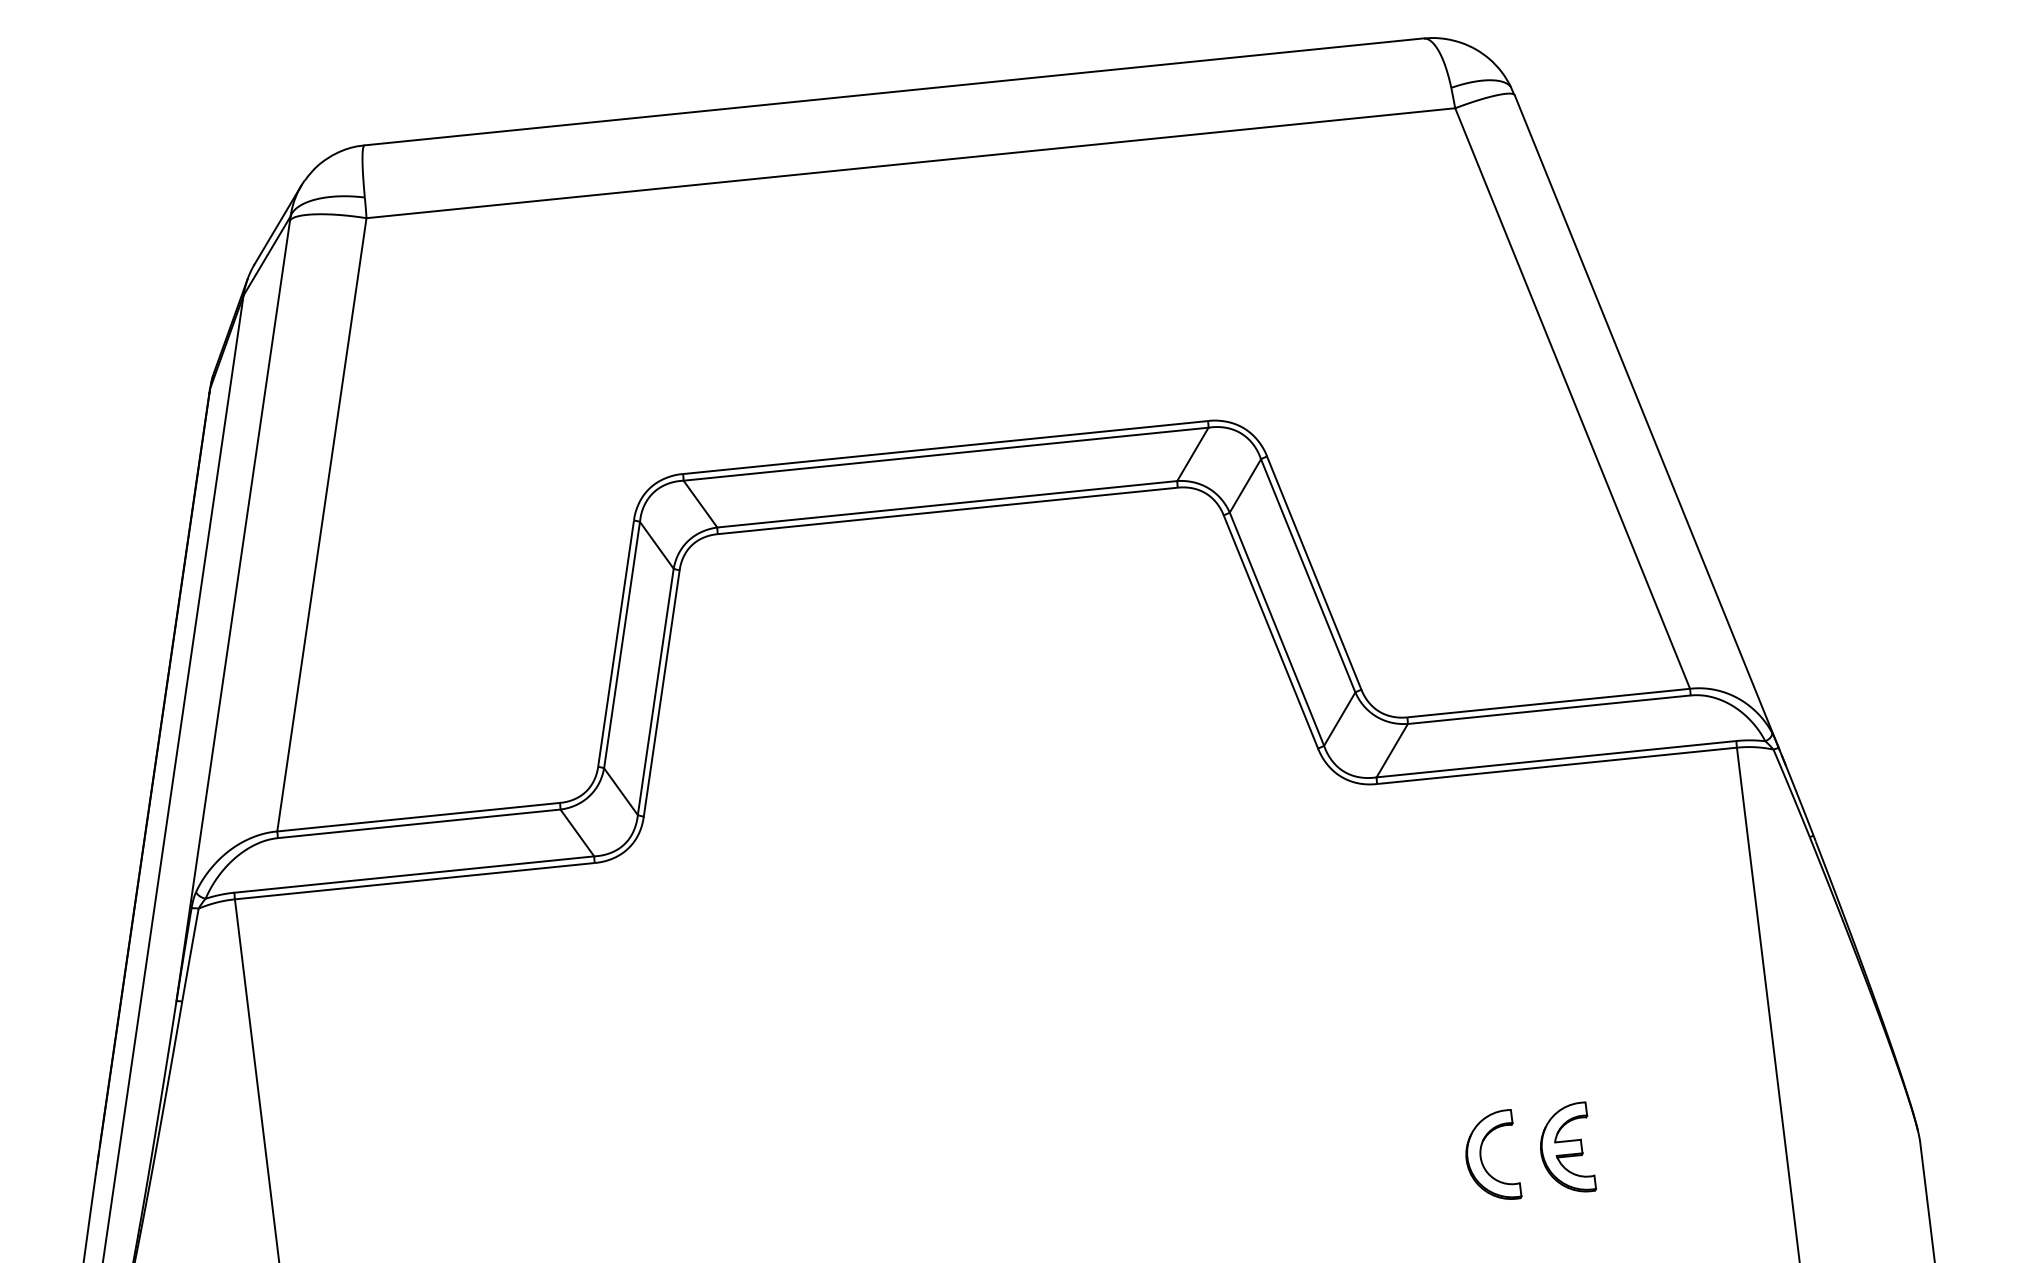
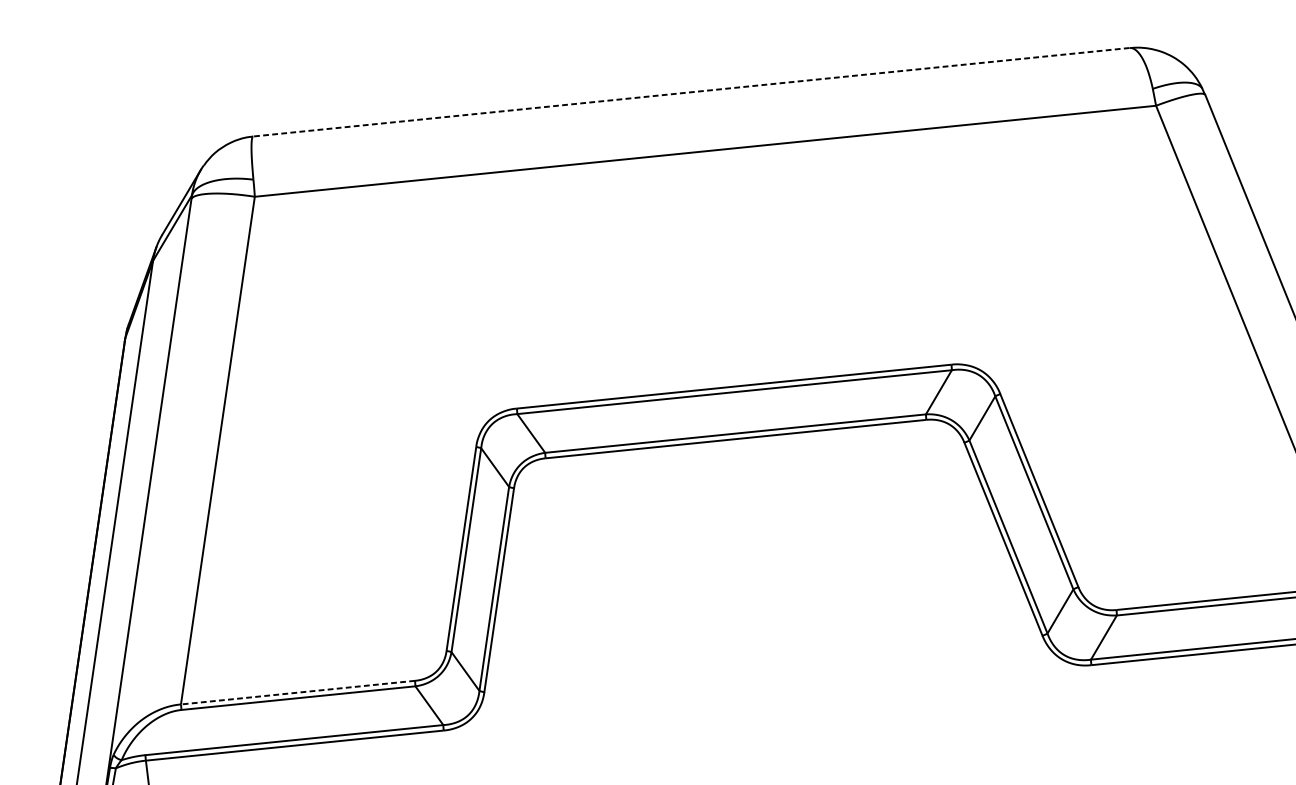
line: (893, 91) -> (691, 91), solid -> dashed
line: (418, 817) -> (297, 692), solid -> dashed

